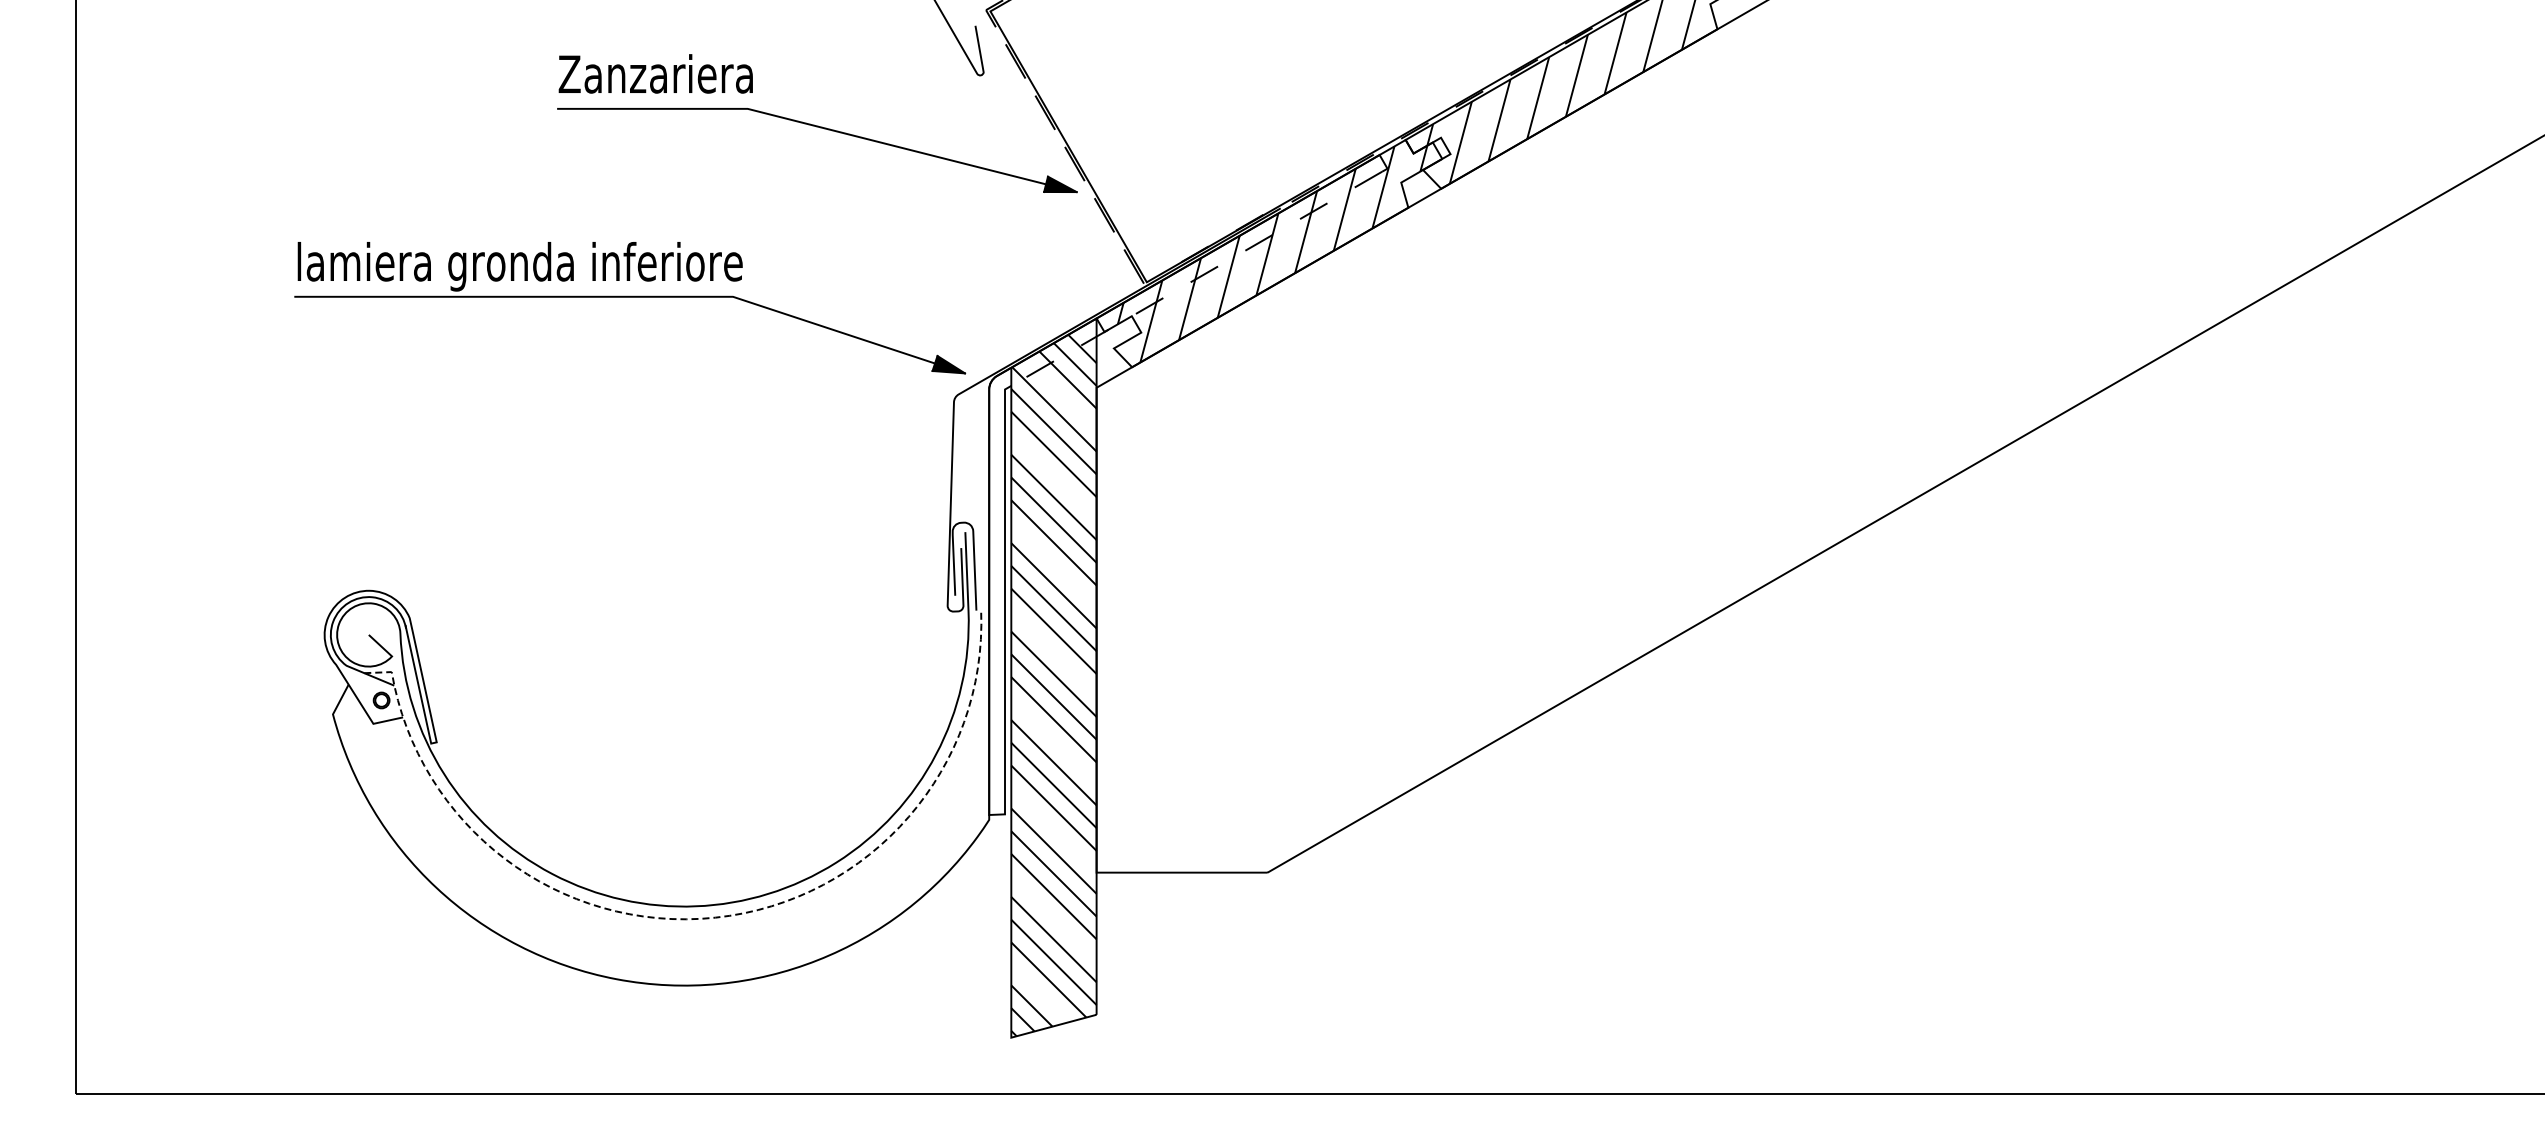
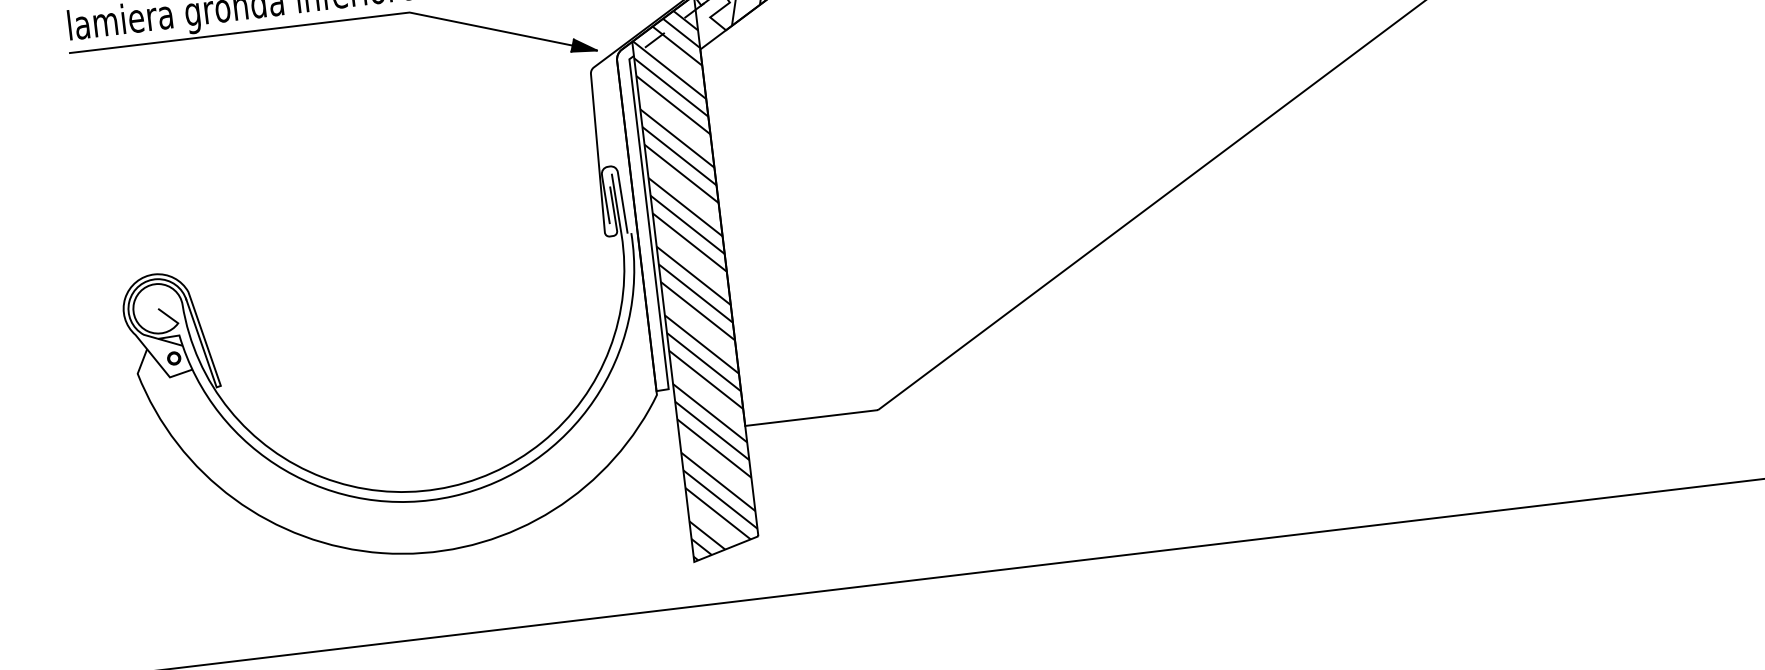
line: (701, 918) -> (442, 498), dashed -> solid

